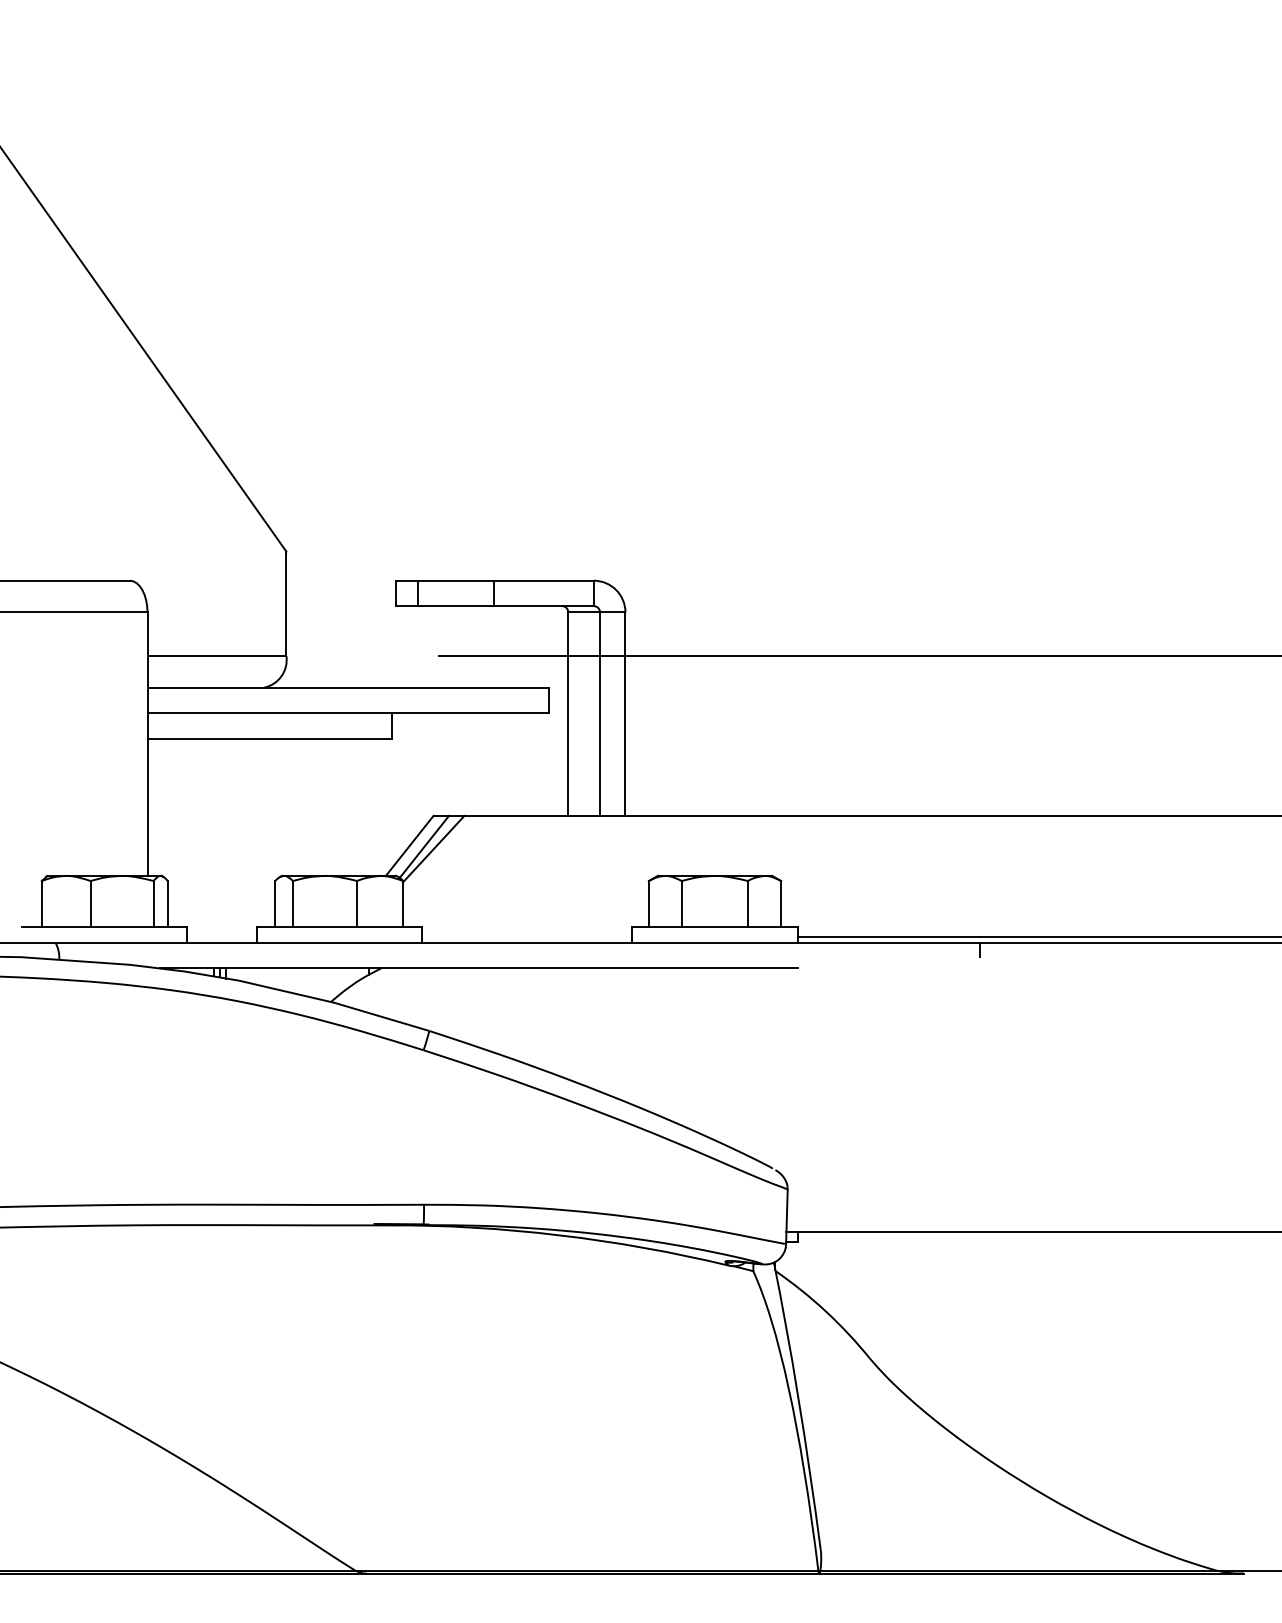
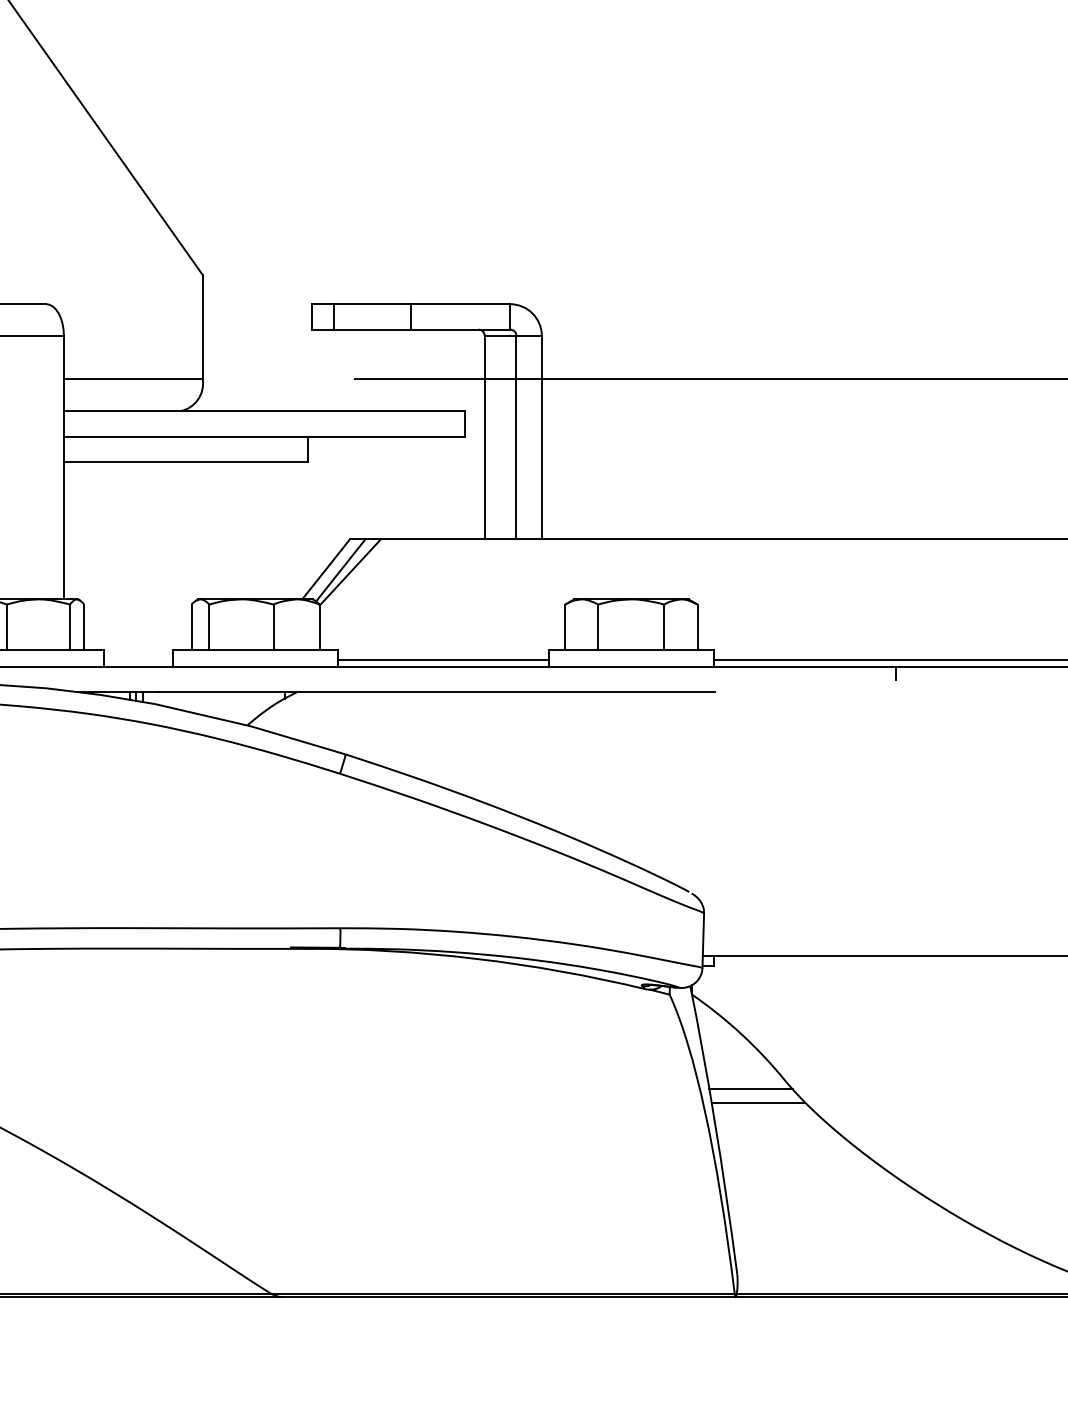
line: (526, 936) -> (442, 659), added
line: (834, 1365) -> (750, 1088), added
line: (841, 1379) -> (757, 1102), added

